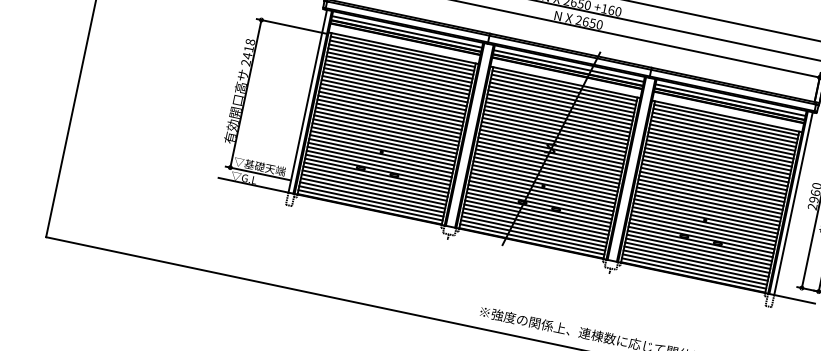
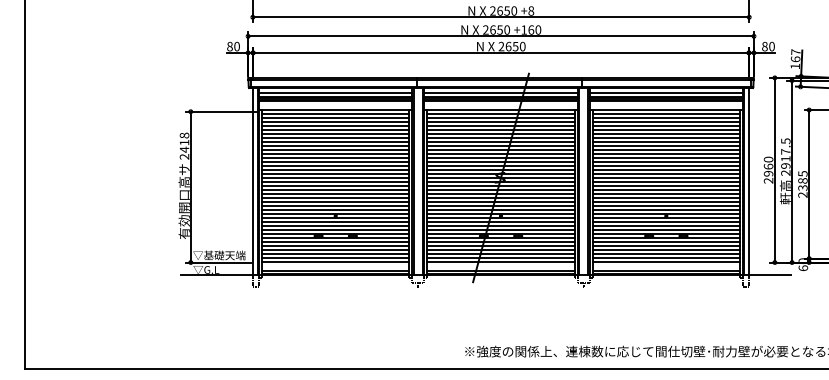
line: (371, 201) -> (335, 266), removed
line: (532, 235) -> (500, 266), removed
line: (695, 269) -> (666, 266), removed

